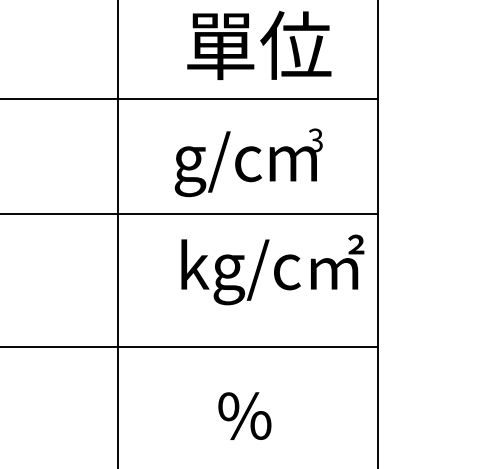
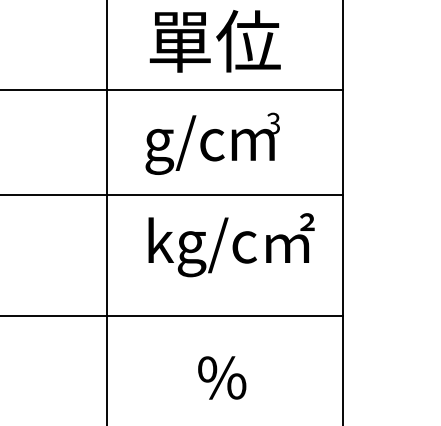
text: (258, 45) -> (214, 41), moved
text: (248, 162) -> (212, 143), moved
text: (272, 270) -> (231, 245), moved

